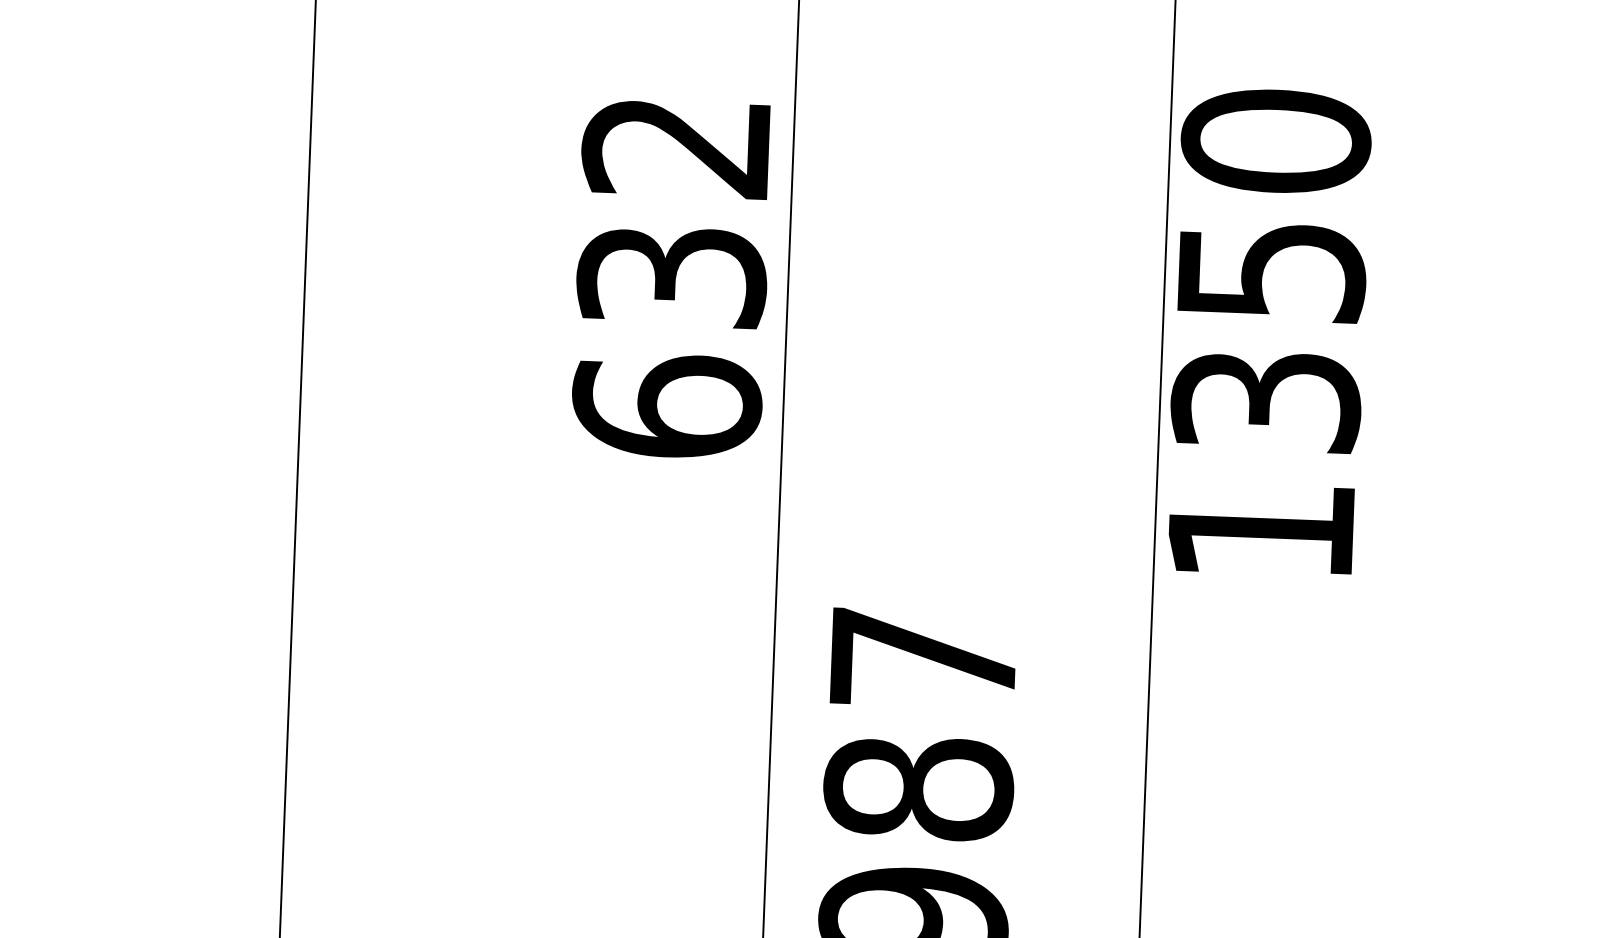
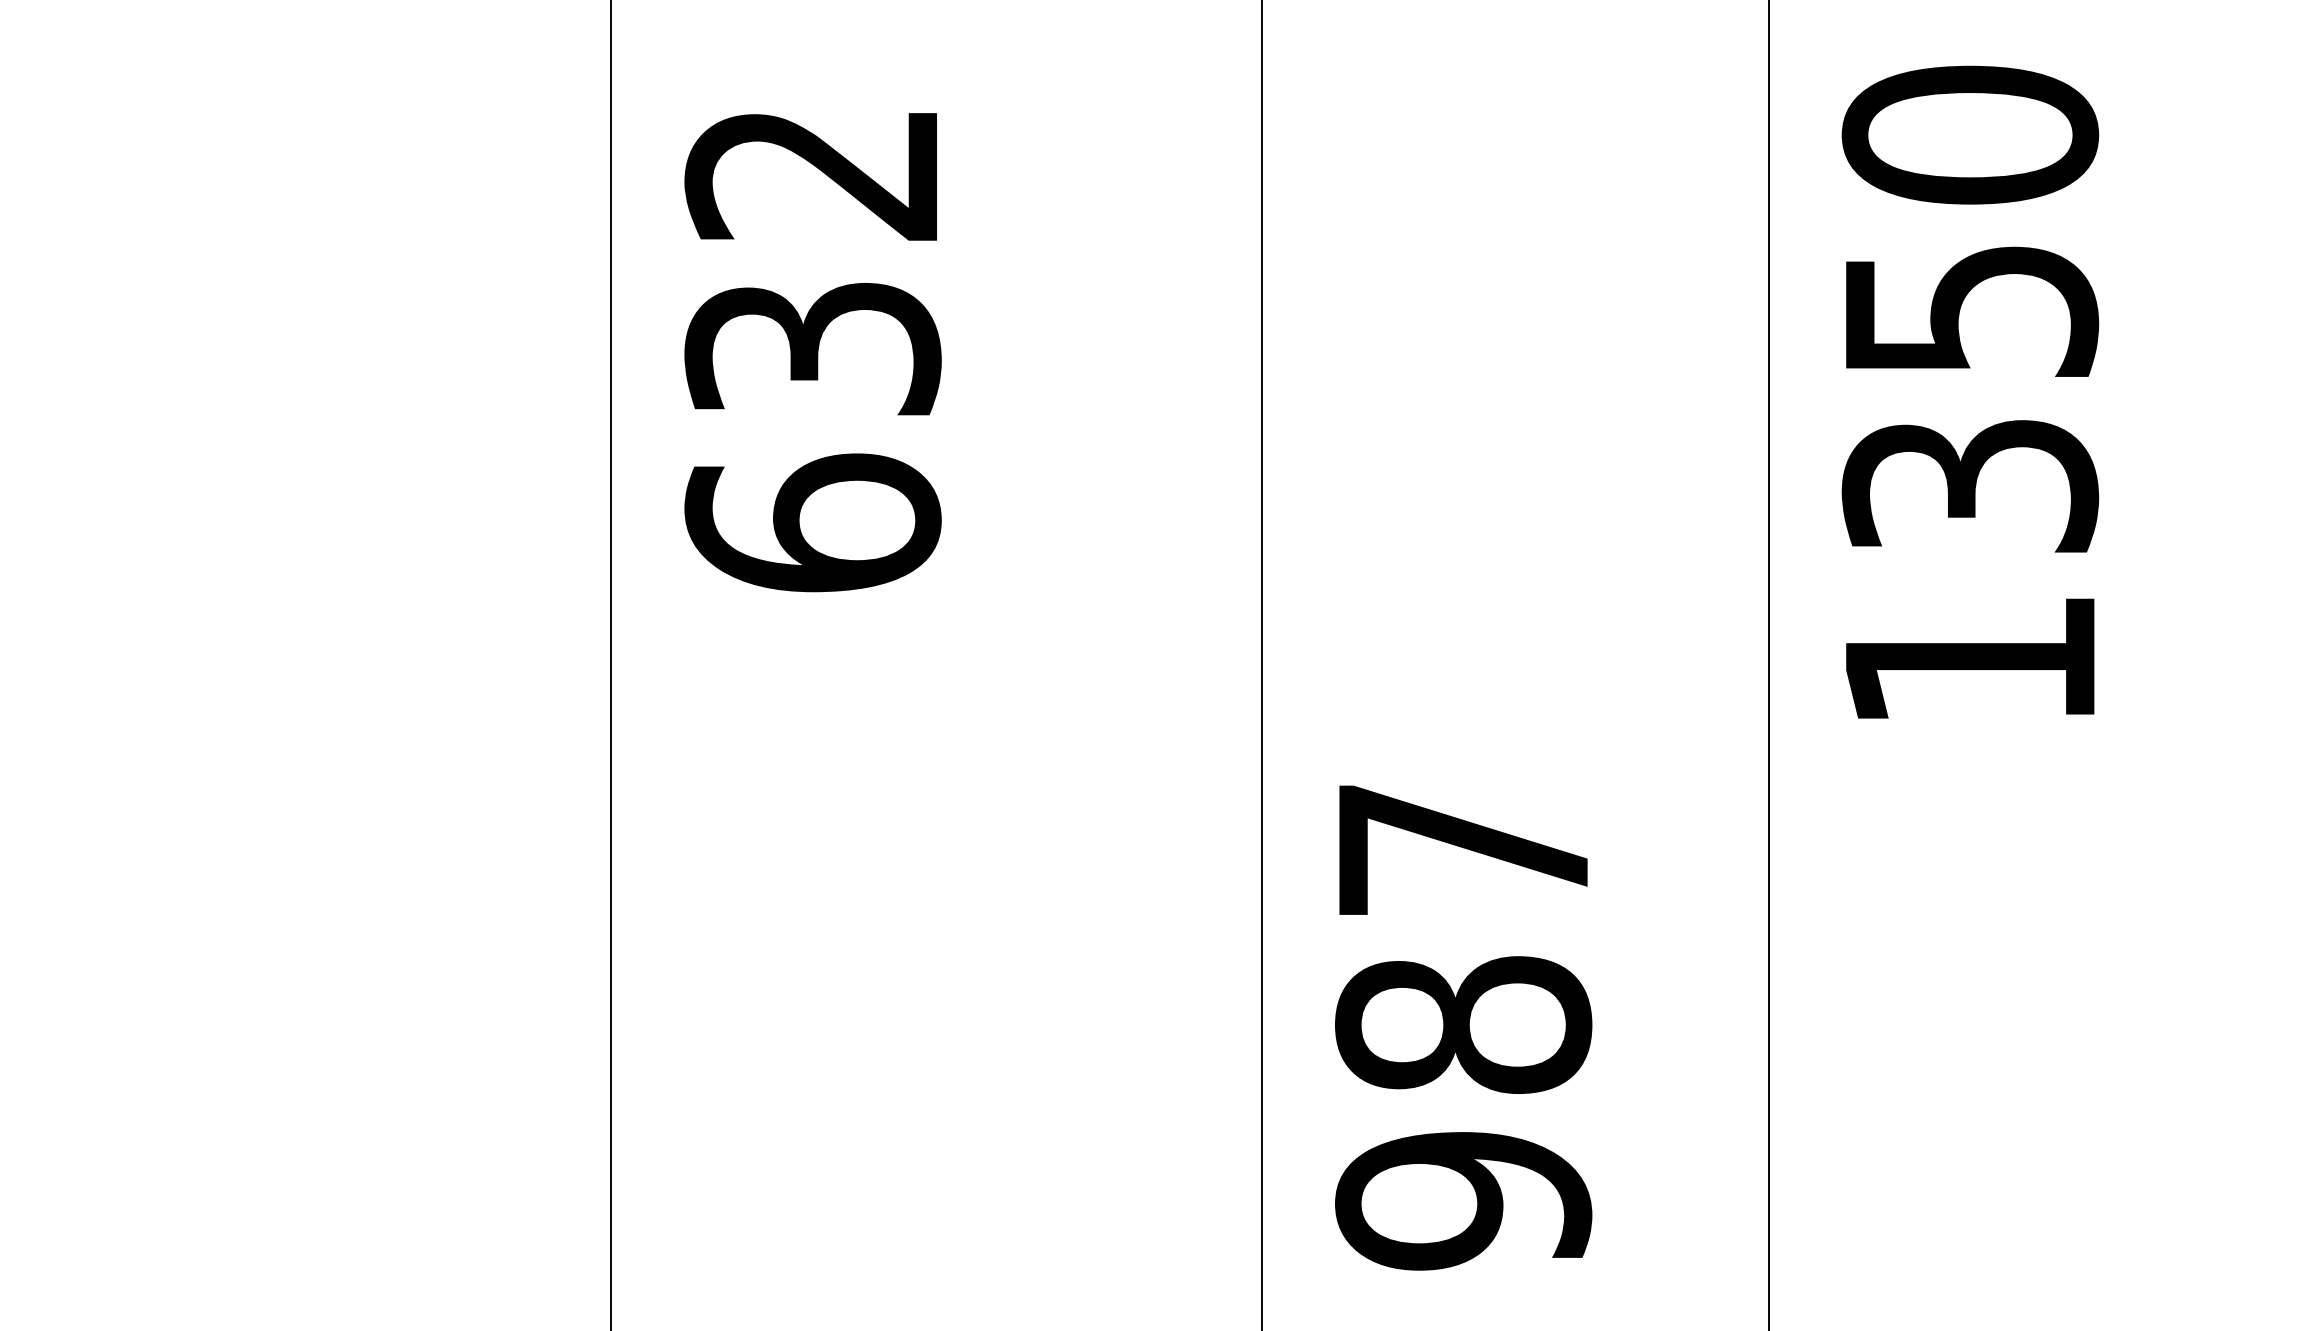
text: (671, 279) -> (812, 352), moved
text: (1268, 331) -> (1970, 391), moved

